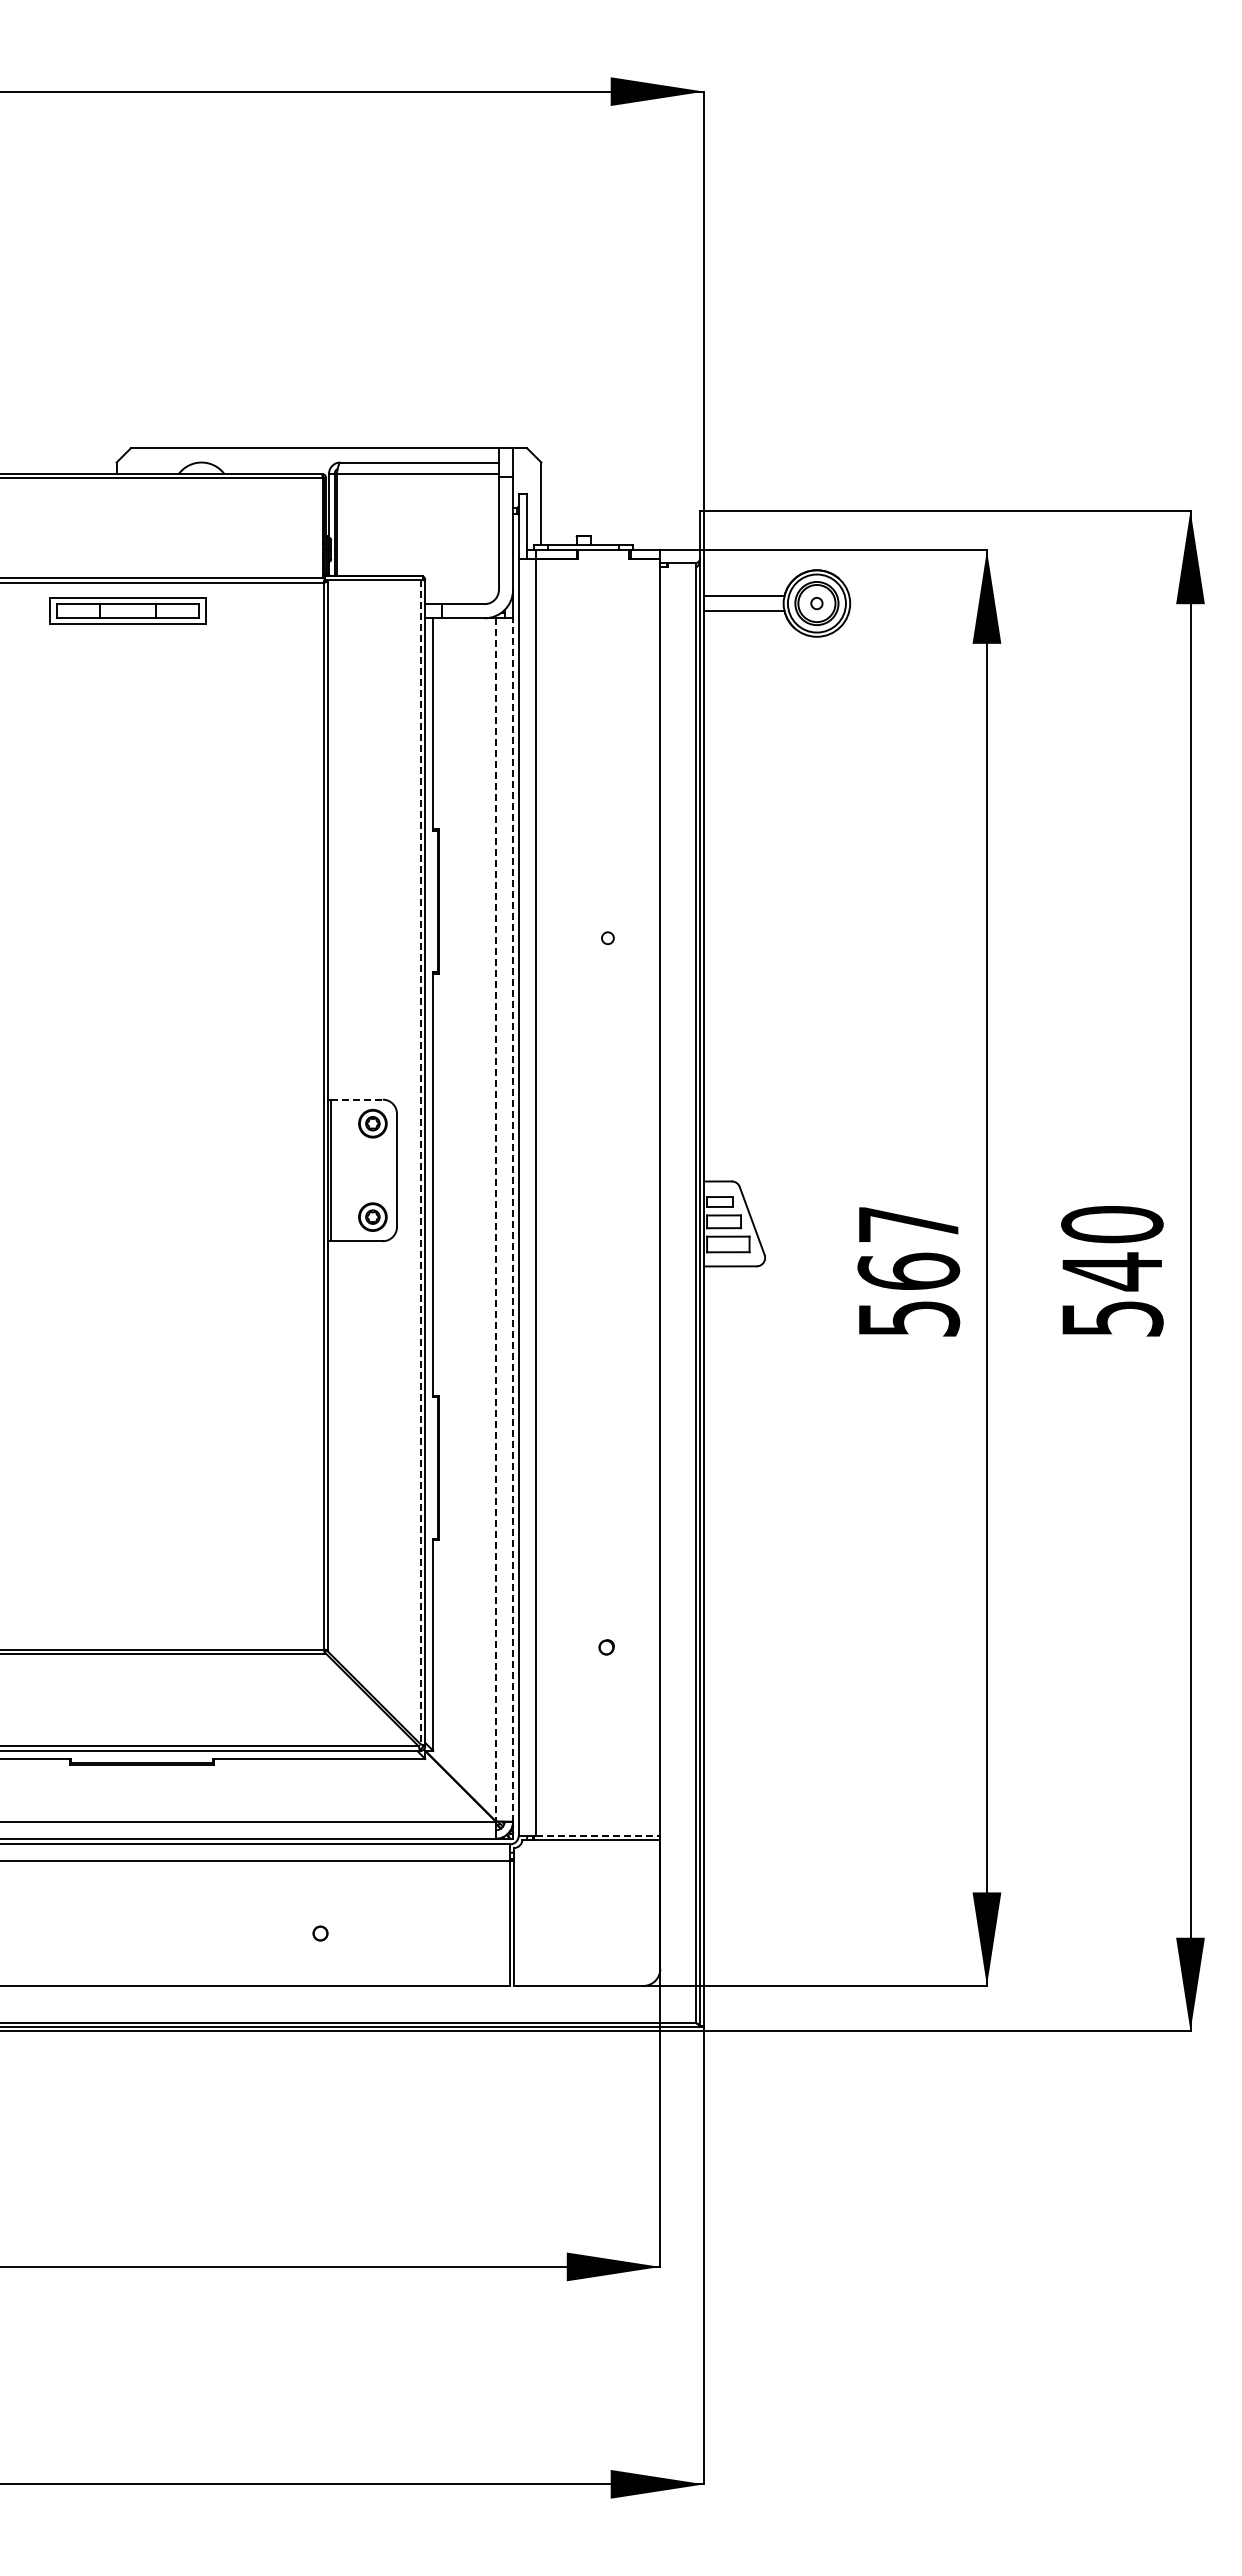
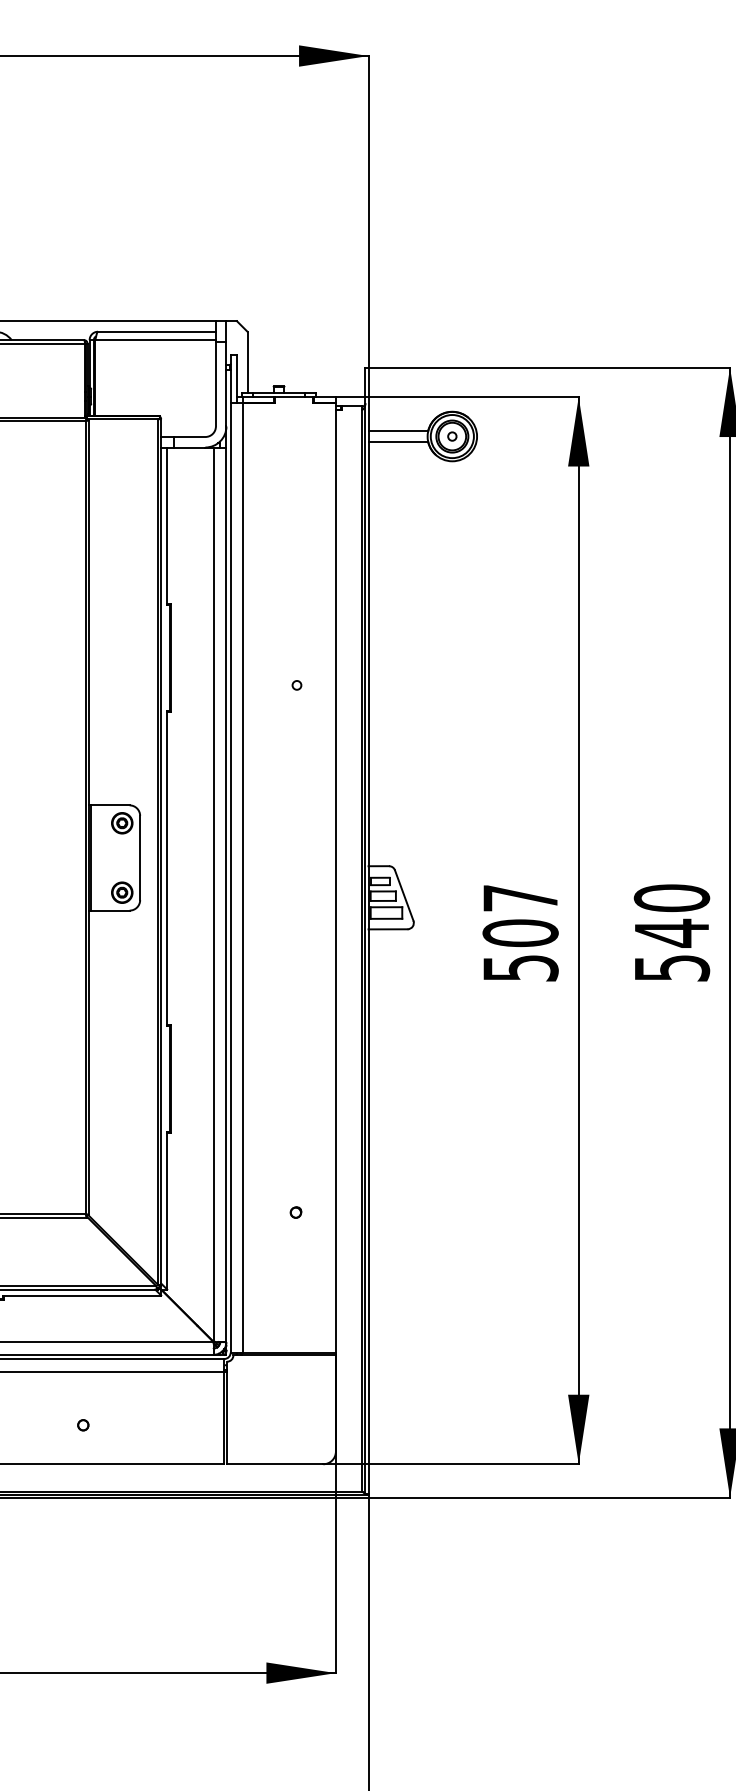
line: (357, 1099) -> (110, 805), dashed -> solid
line: (420, 1162) -> (157, 852), dashed -> solid
line: (496, 1219) -> (214, 894), dashed -> solid
line: (513, 1220) -> (226, 895), dashed -> solid
text: (908, 1271) -> (520, 933), 567 -> 507
line: (598, 1835) -> (289, 1352), dashed -> solid

